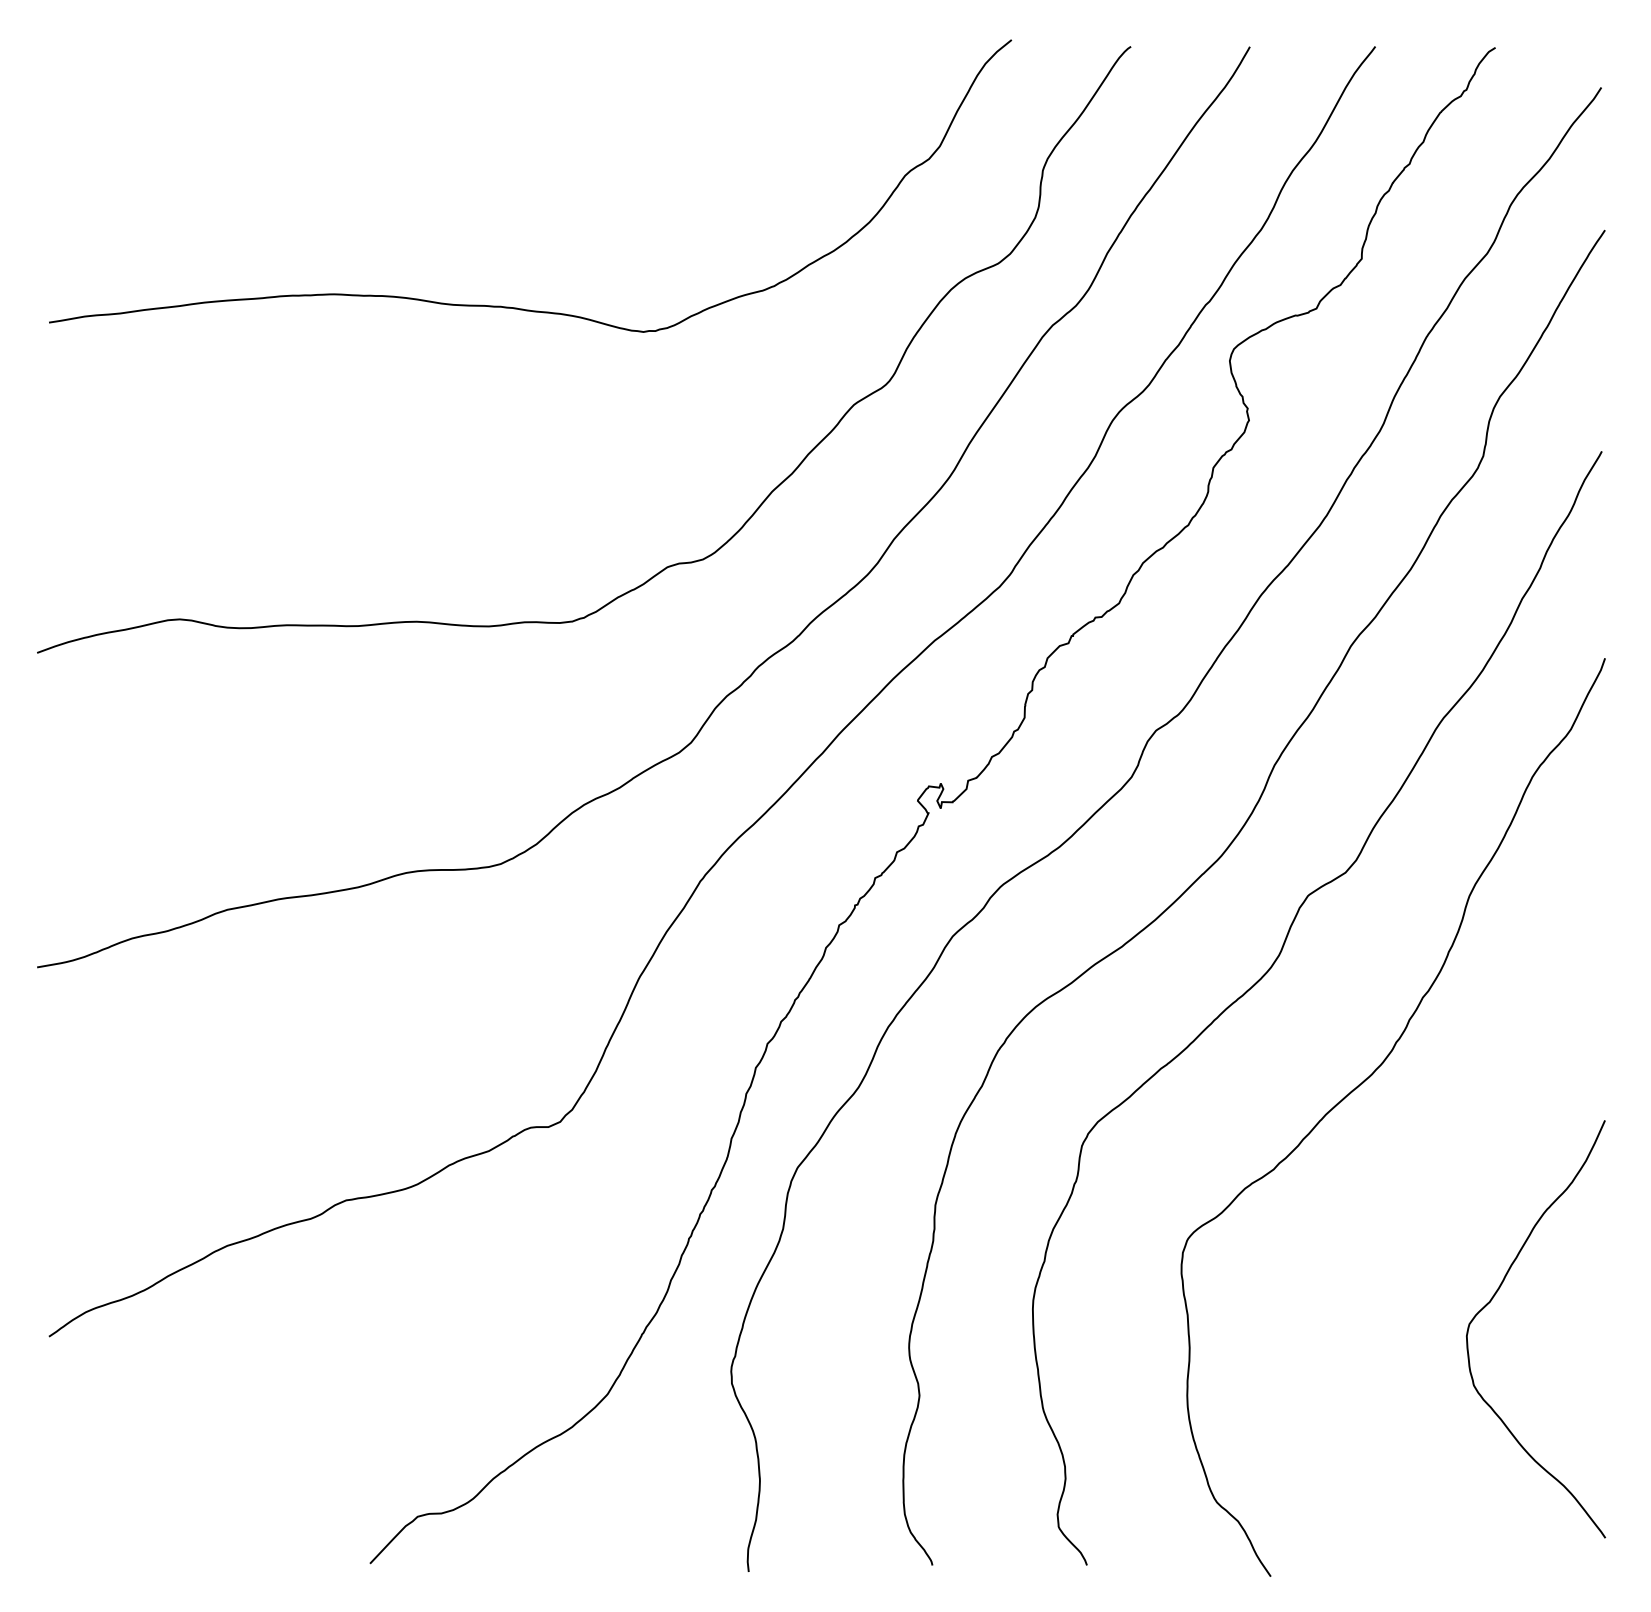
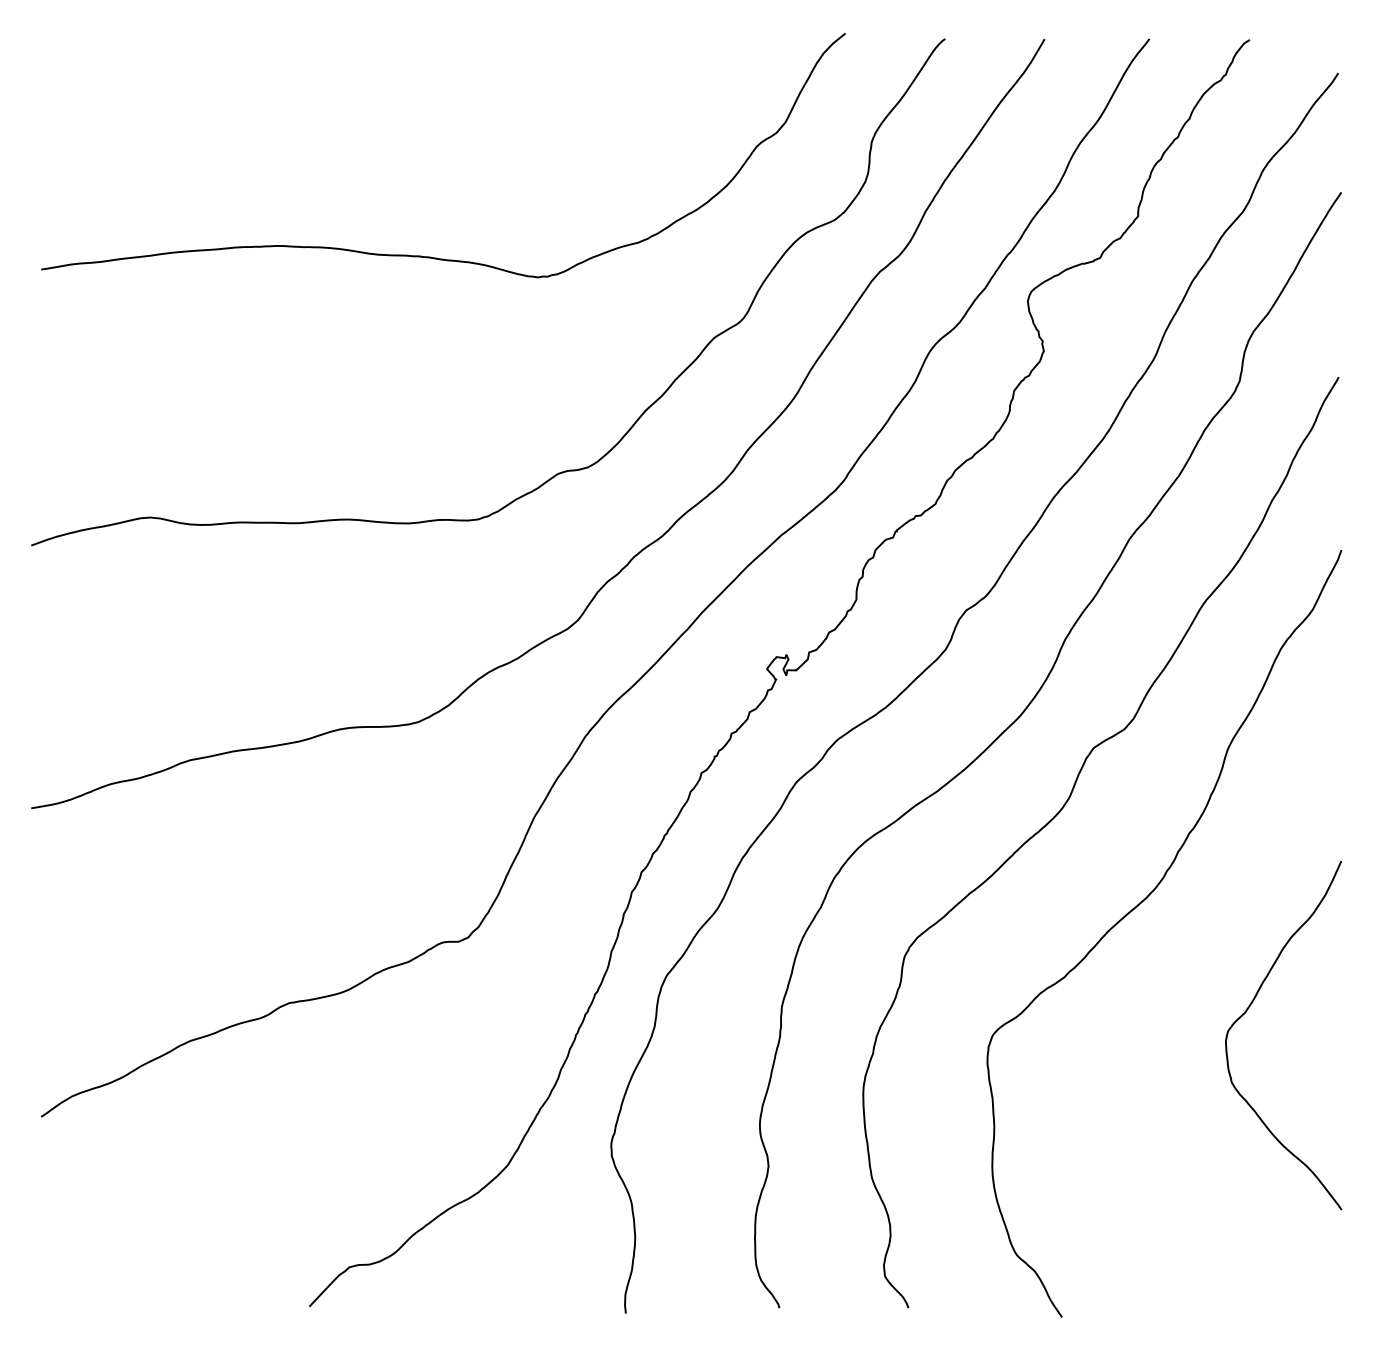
curve: (1491, 1301) -> (1246, 1012), moved

